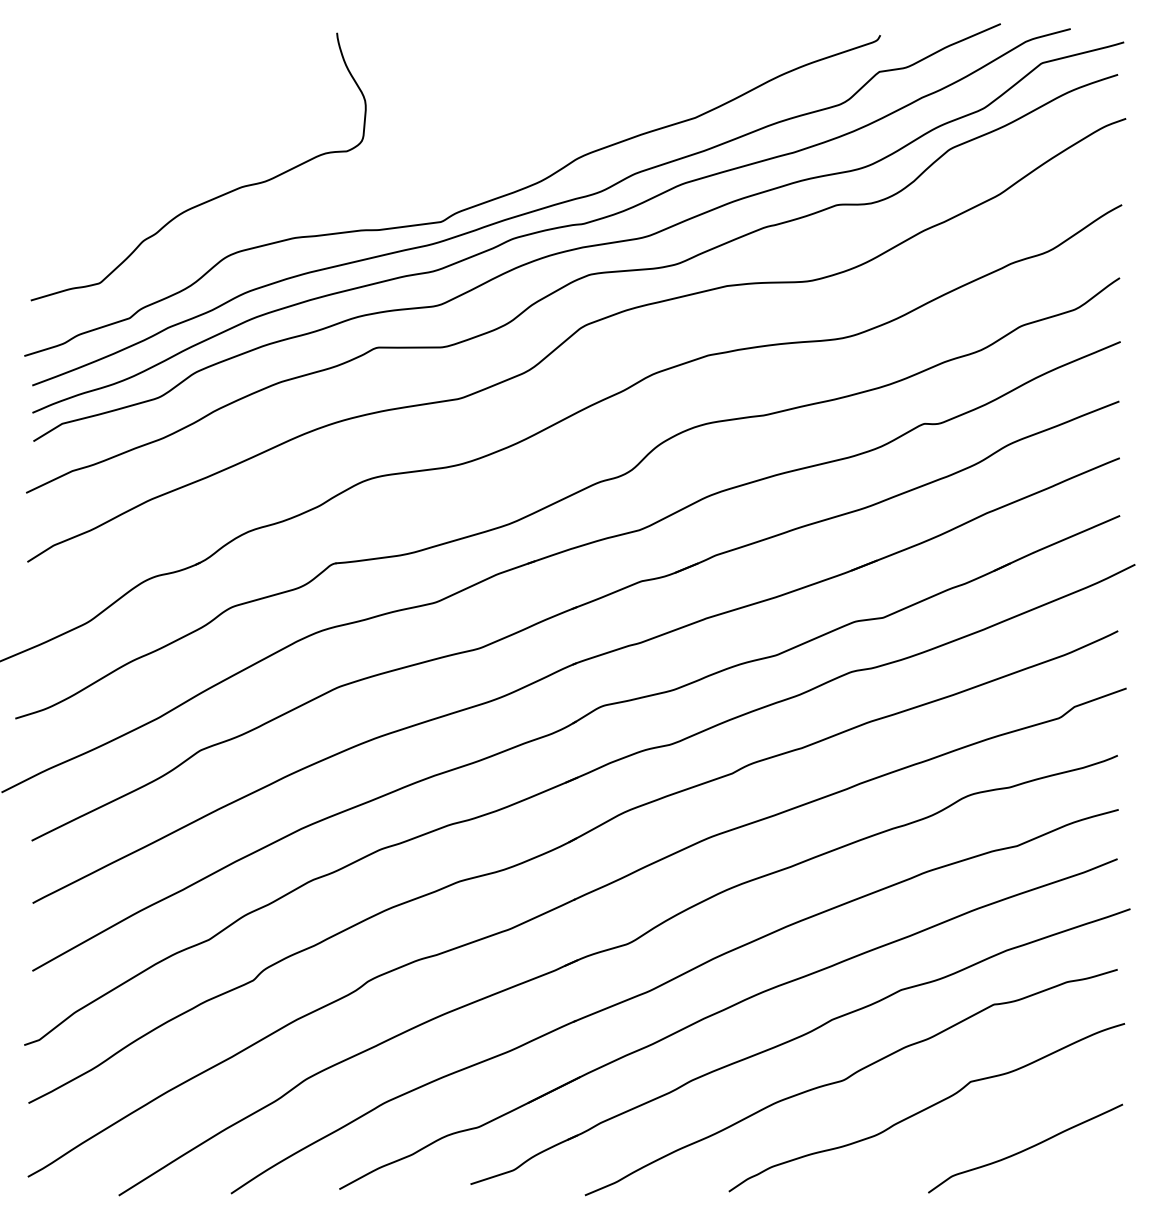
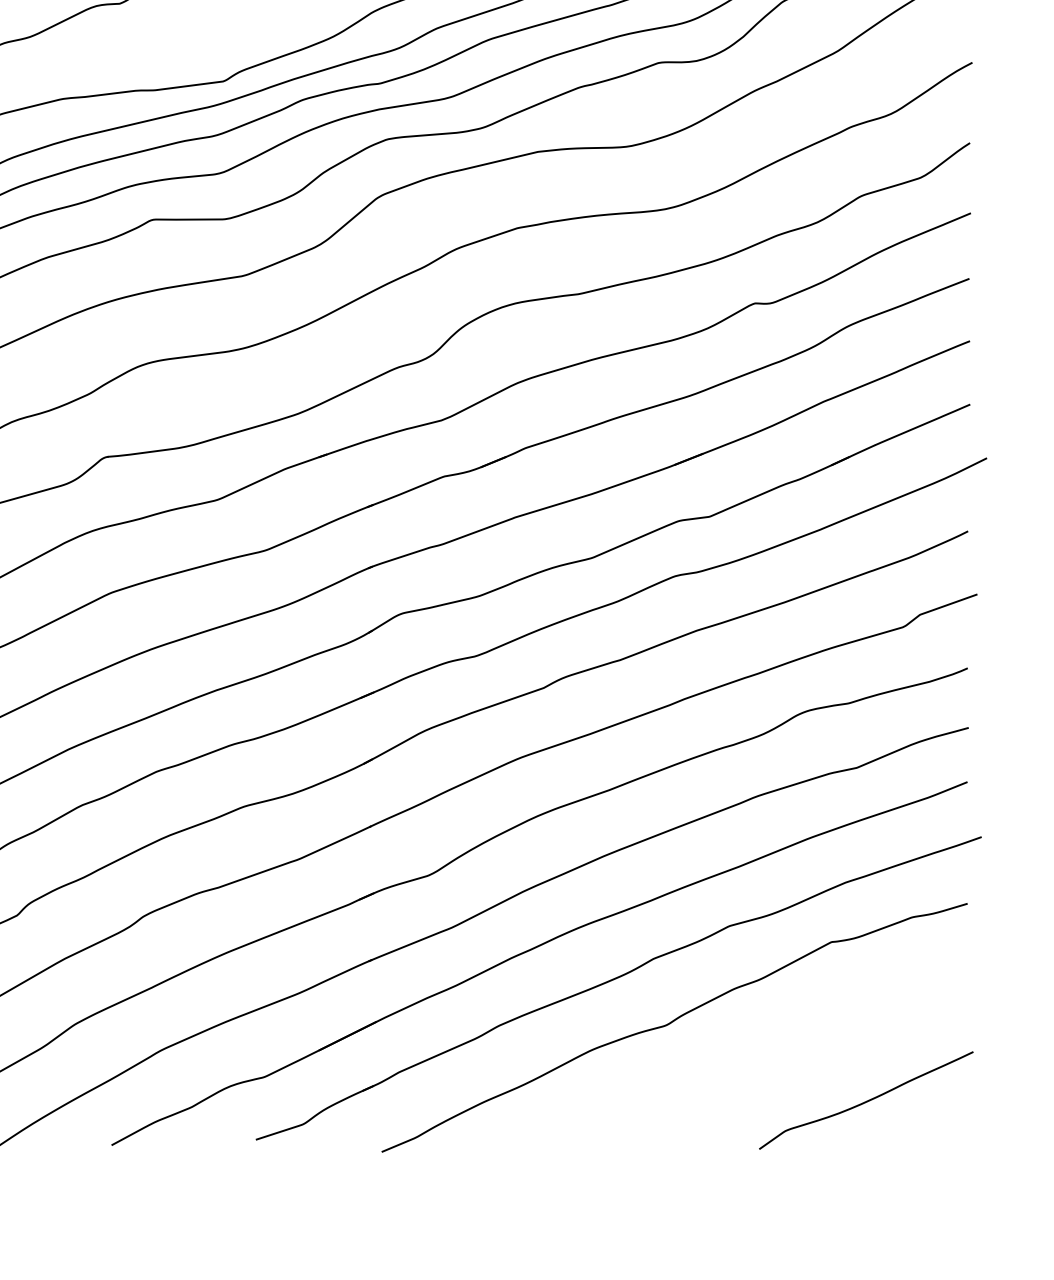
curve: (926, 1107) -> (757, 1055), removed

